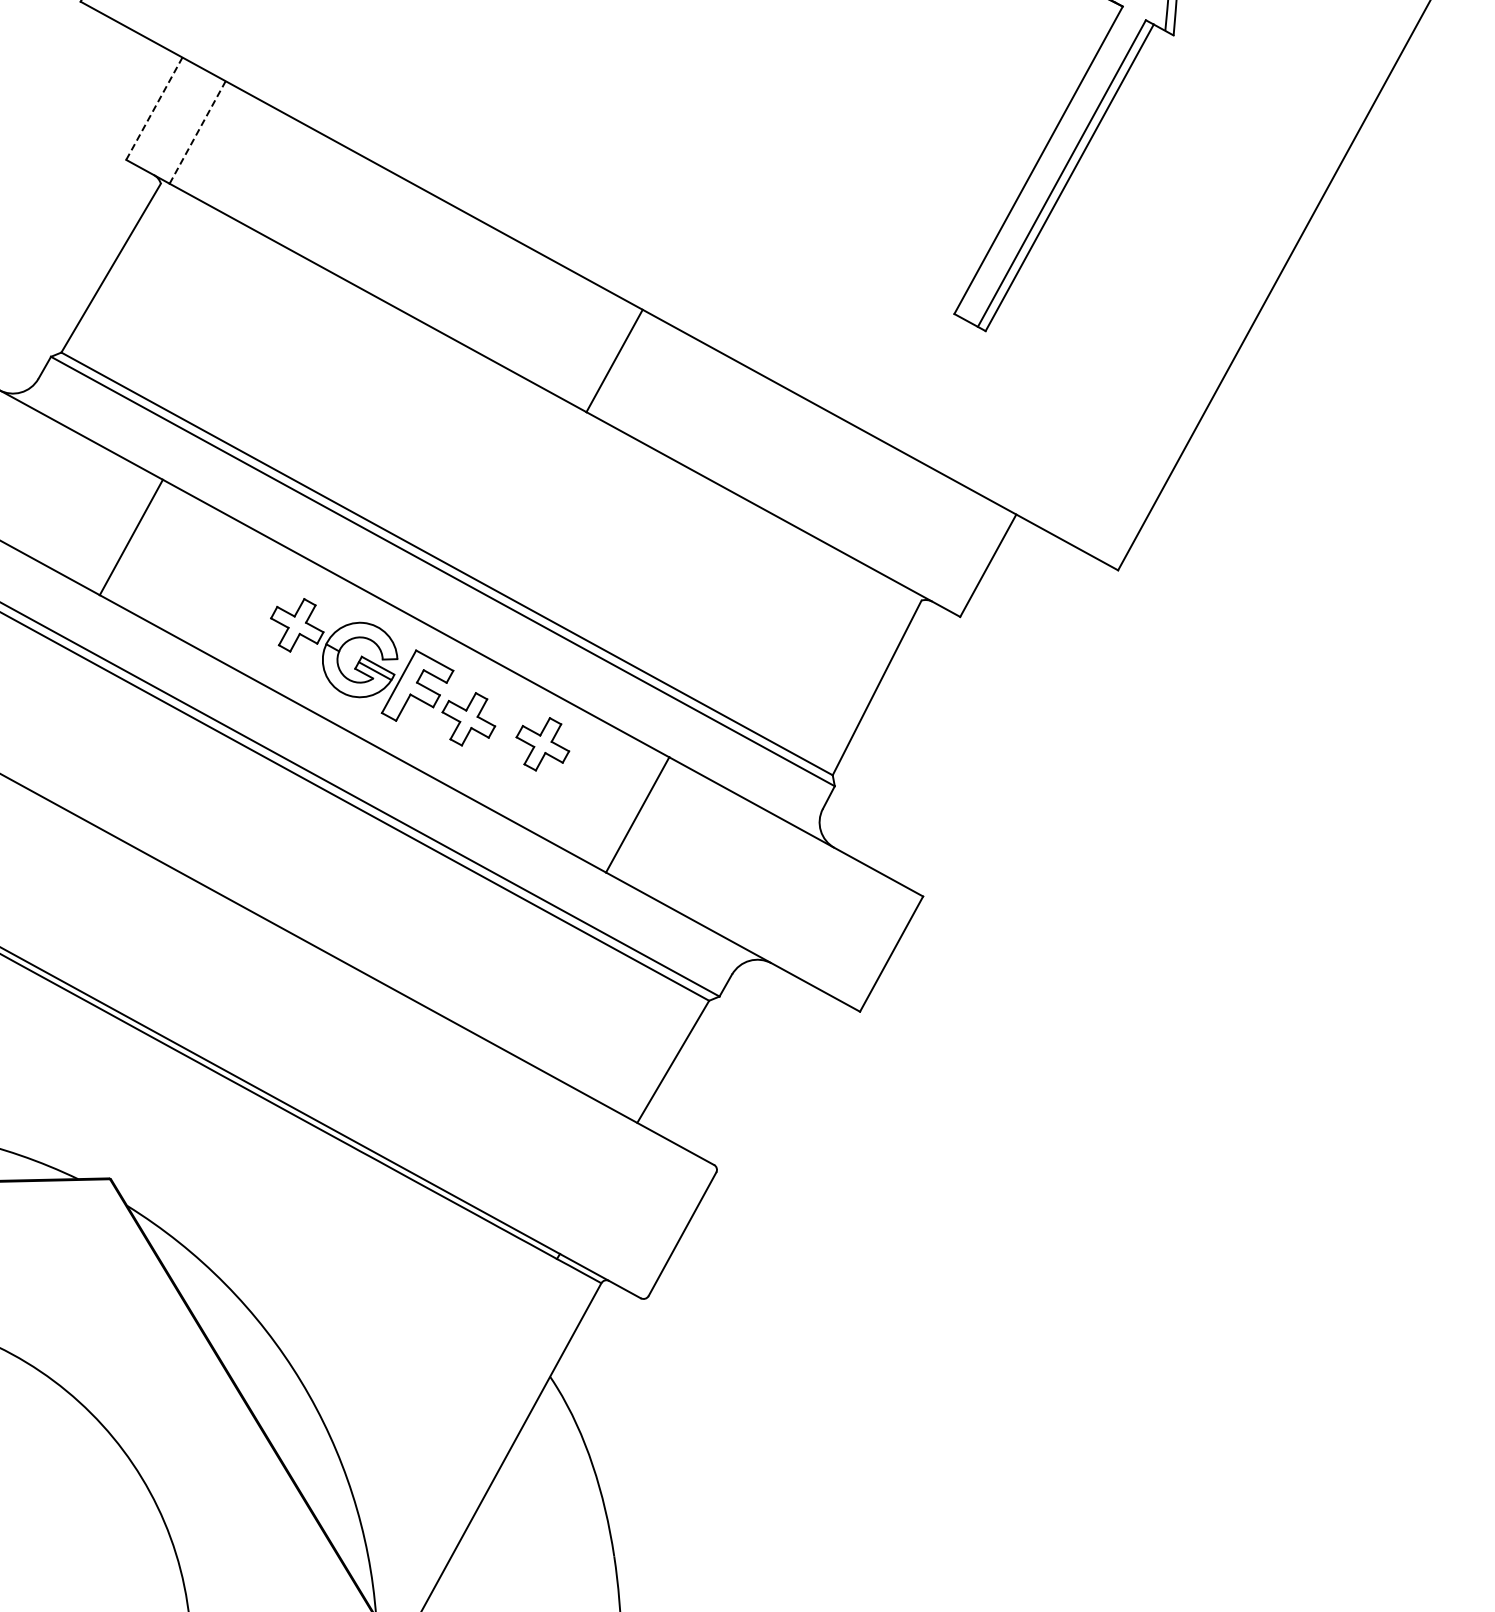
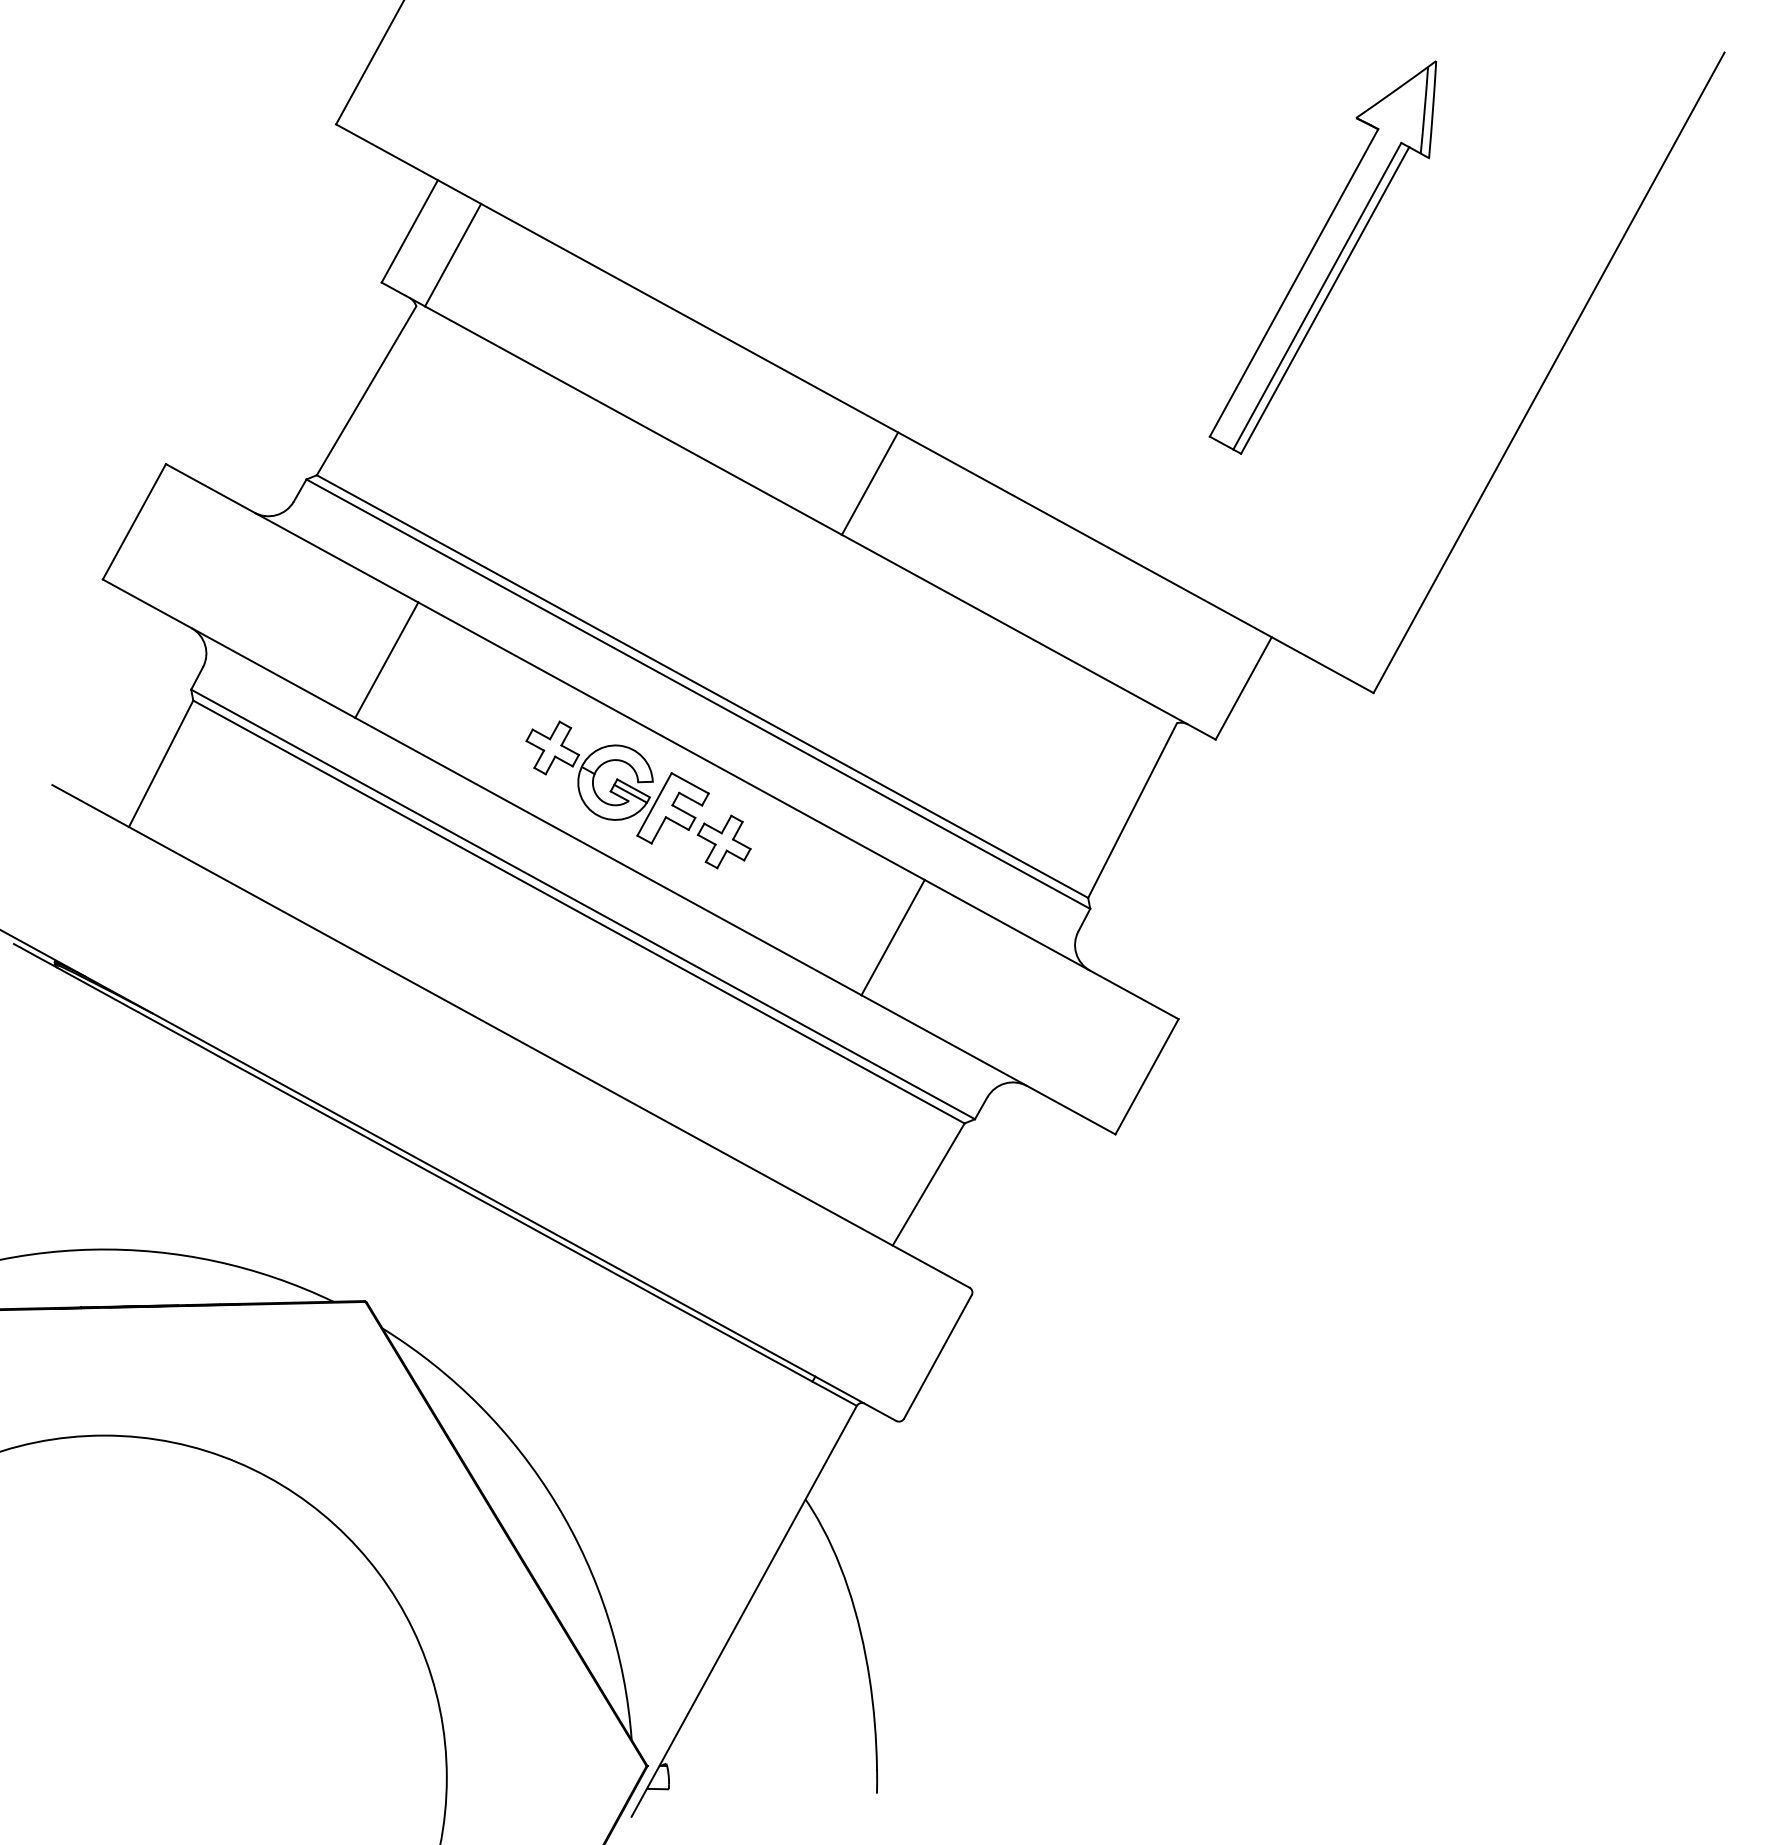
line: (155, 107) -> (410, 230), dashed -> solid
line: (198, 131) -> (453, 254), dashed -> solid
part: (542, 743) -> (797, 866), removed

